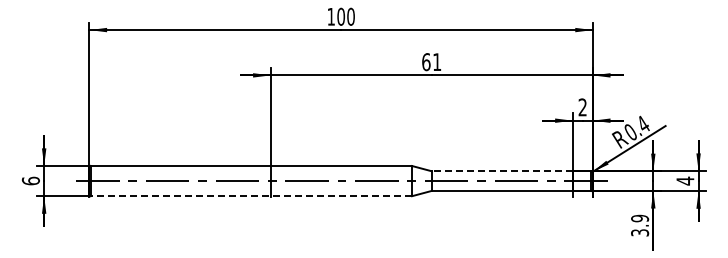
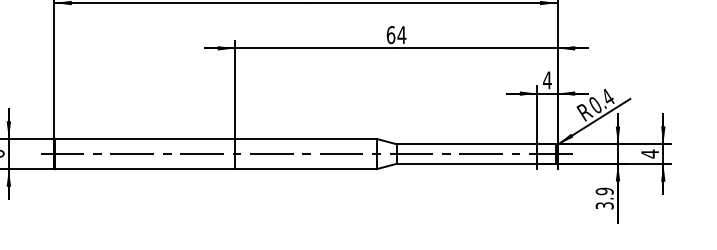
text: (436, 61) -> (401, 34), 61 -> 64
text: (582, 107) -> (547, 80), 2 -> 4
line: (501, 171) -> (466, 144), dashed -> solid
line: (251, 196) -> (216, 169), dashed -> solid

